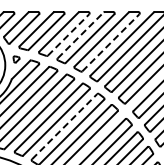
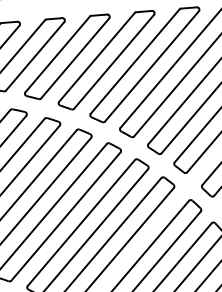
line: (68, 34) -> (75, 57), dashed -> solid
line: (81, 35) -> (98, 57), dashed -> solid
line: (111, 42) -> (153, 65), dashed -> solid
line: (65, 126) -> (82, 222), dashed -> solid

